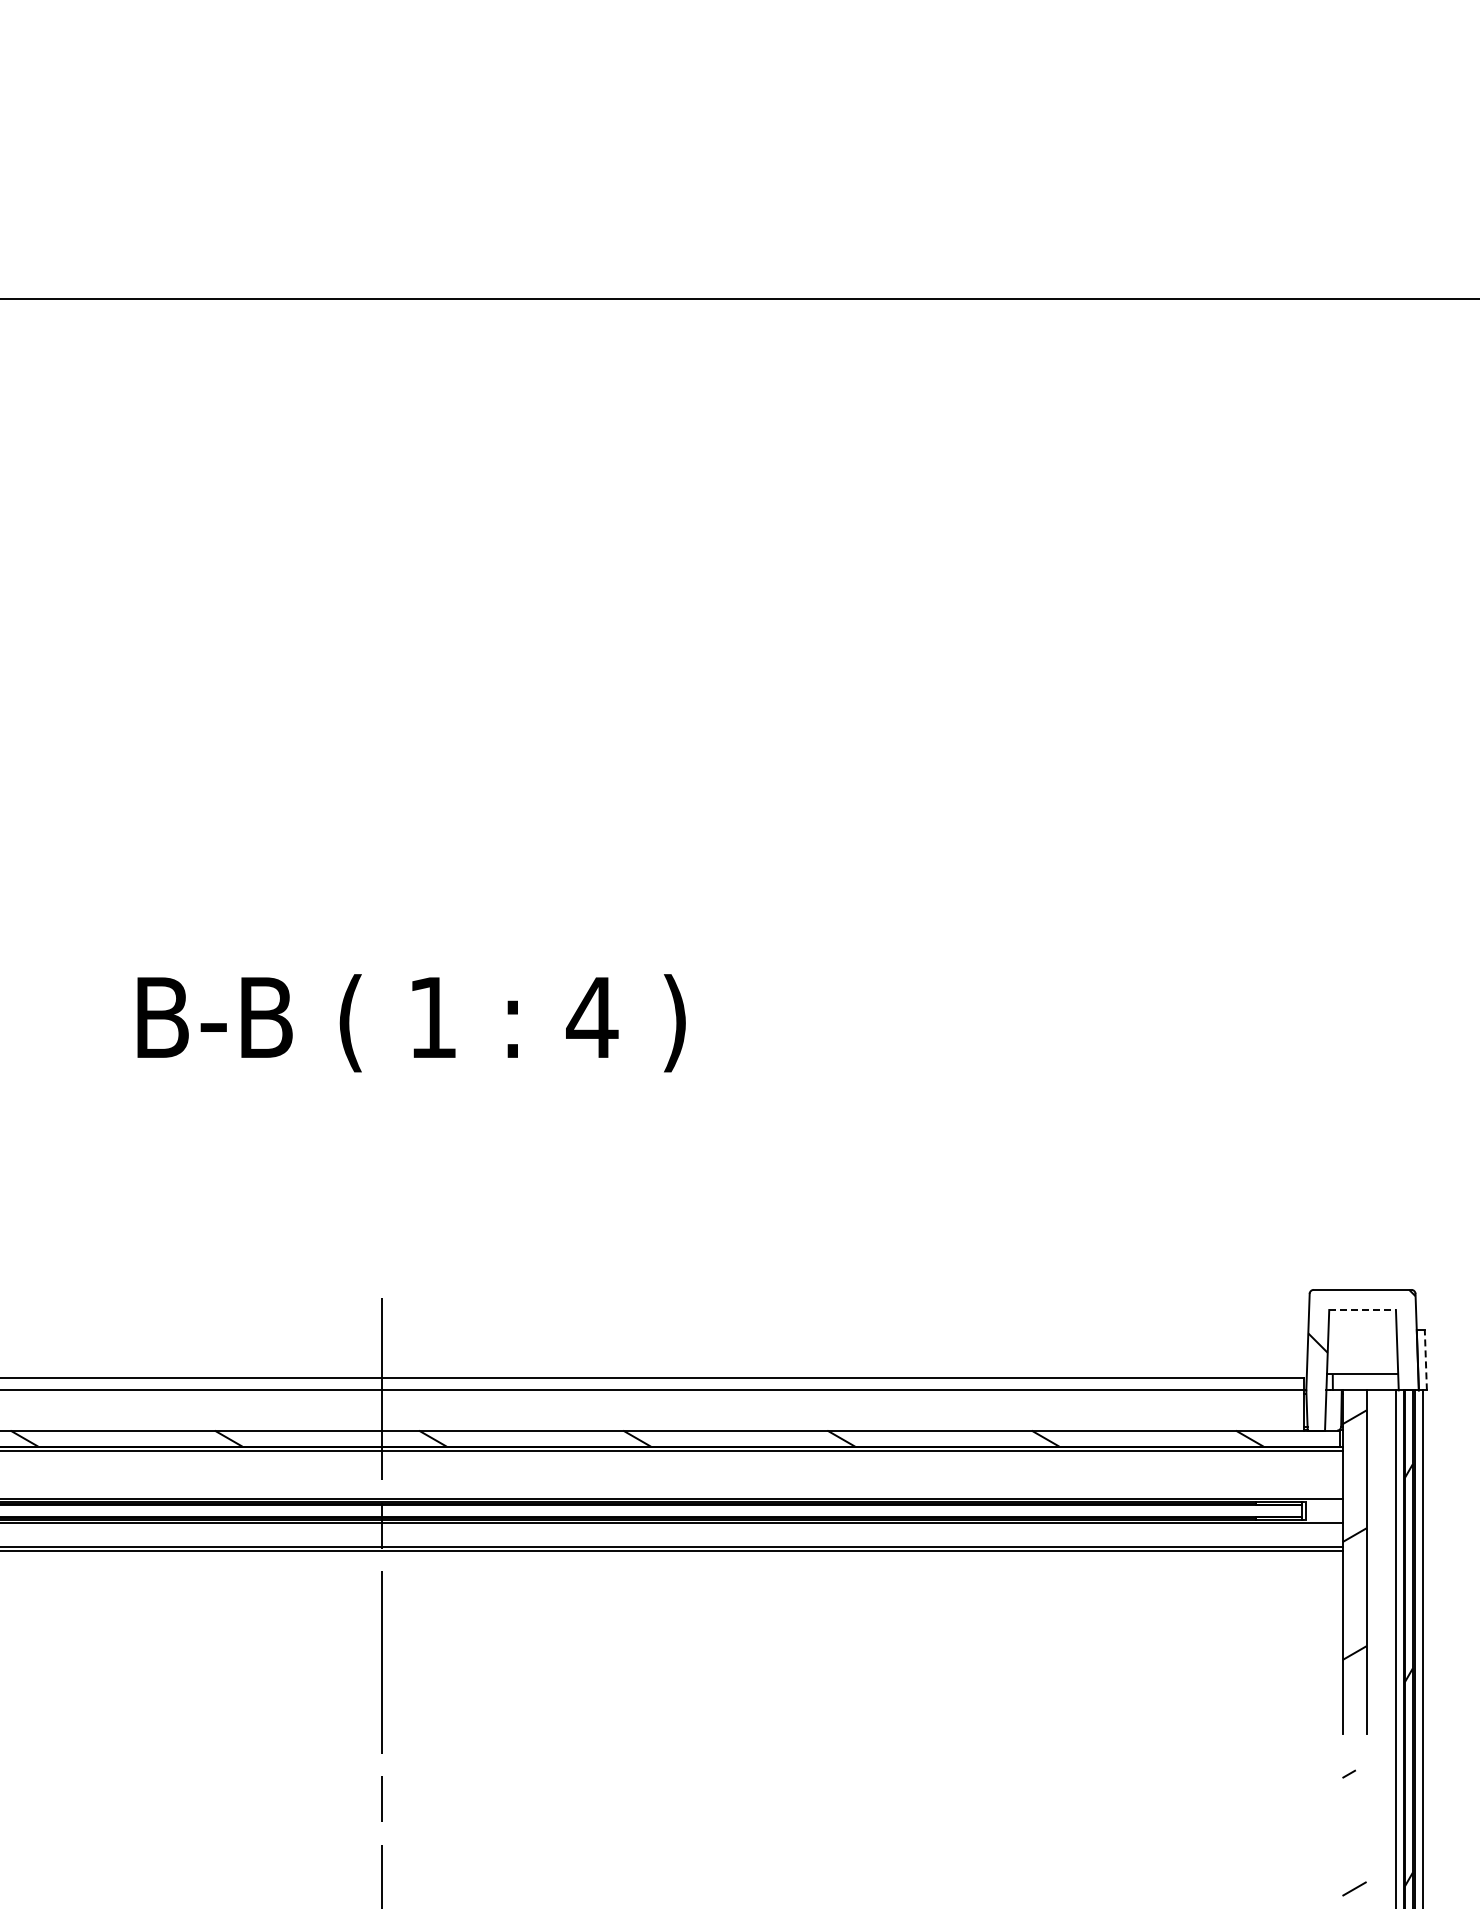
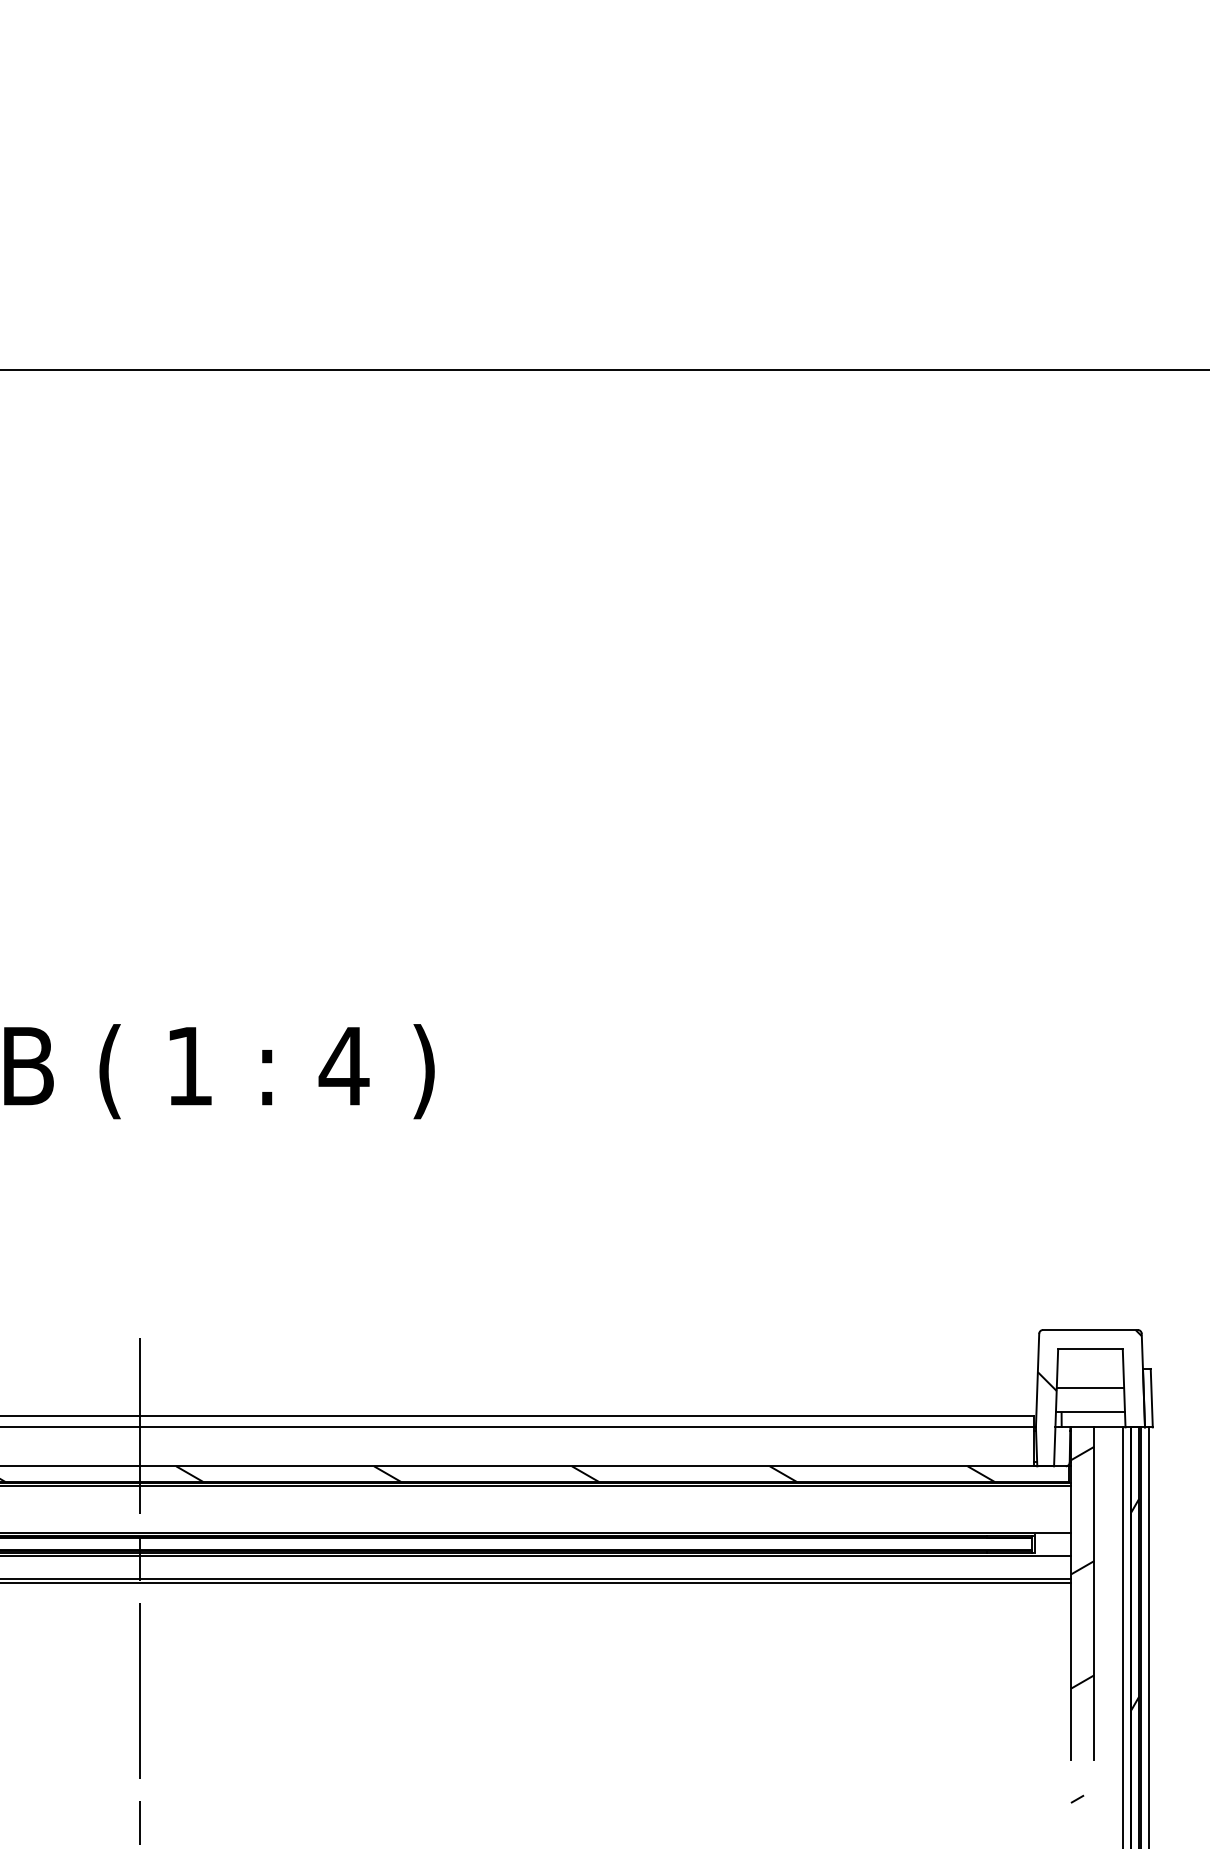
line: (1363, 1309) -> (1091, 1348), dashed -> solid
line: (1362, 1350) -> (1090, 1388), added
line: (1425, 1359) -> (1151, 1397), dashed -> solid

